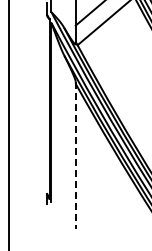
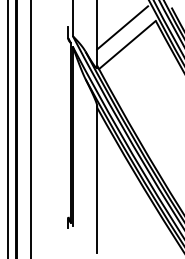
line: (76, 155) -> (97, 179), dashed -> solid

